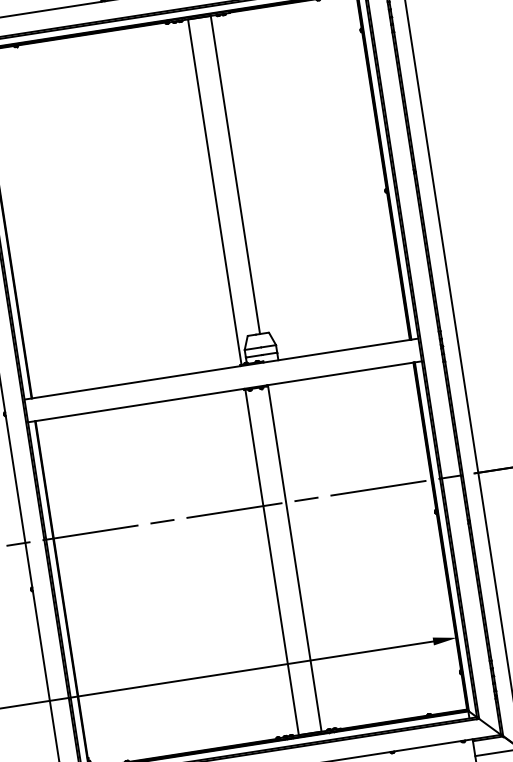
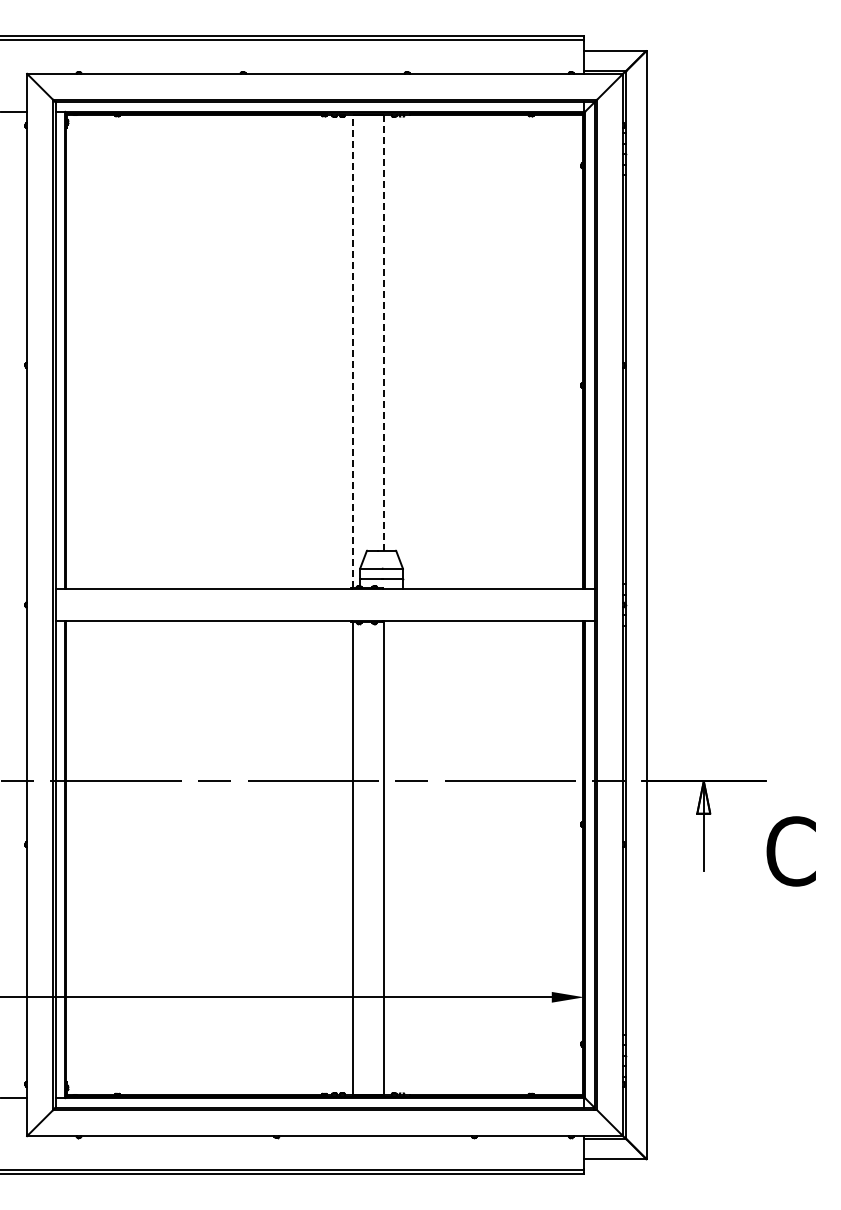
line: (235, 174) -> (383, 332), solid -> dashed
line: (214, 192) -> (352, 351), solid -> dashed

